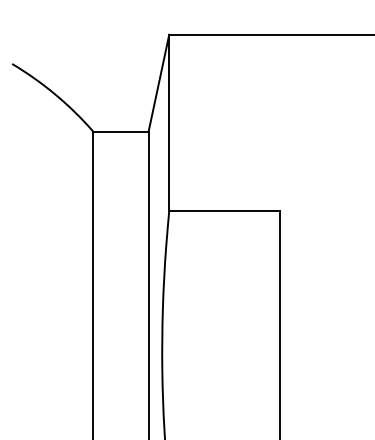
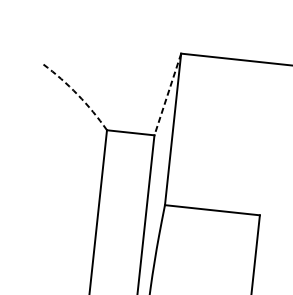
line: (158, 83) -> (167, 94), solid -> dashed
arc: (55, 94) -> (77, 94), solid -> dashed

